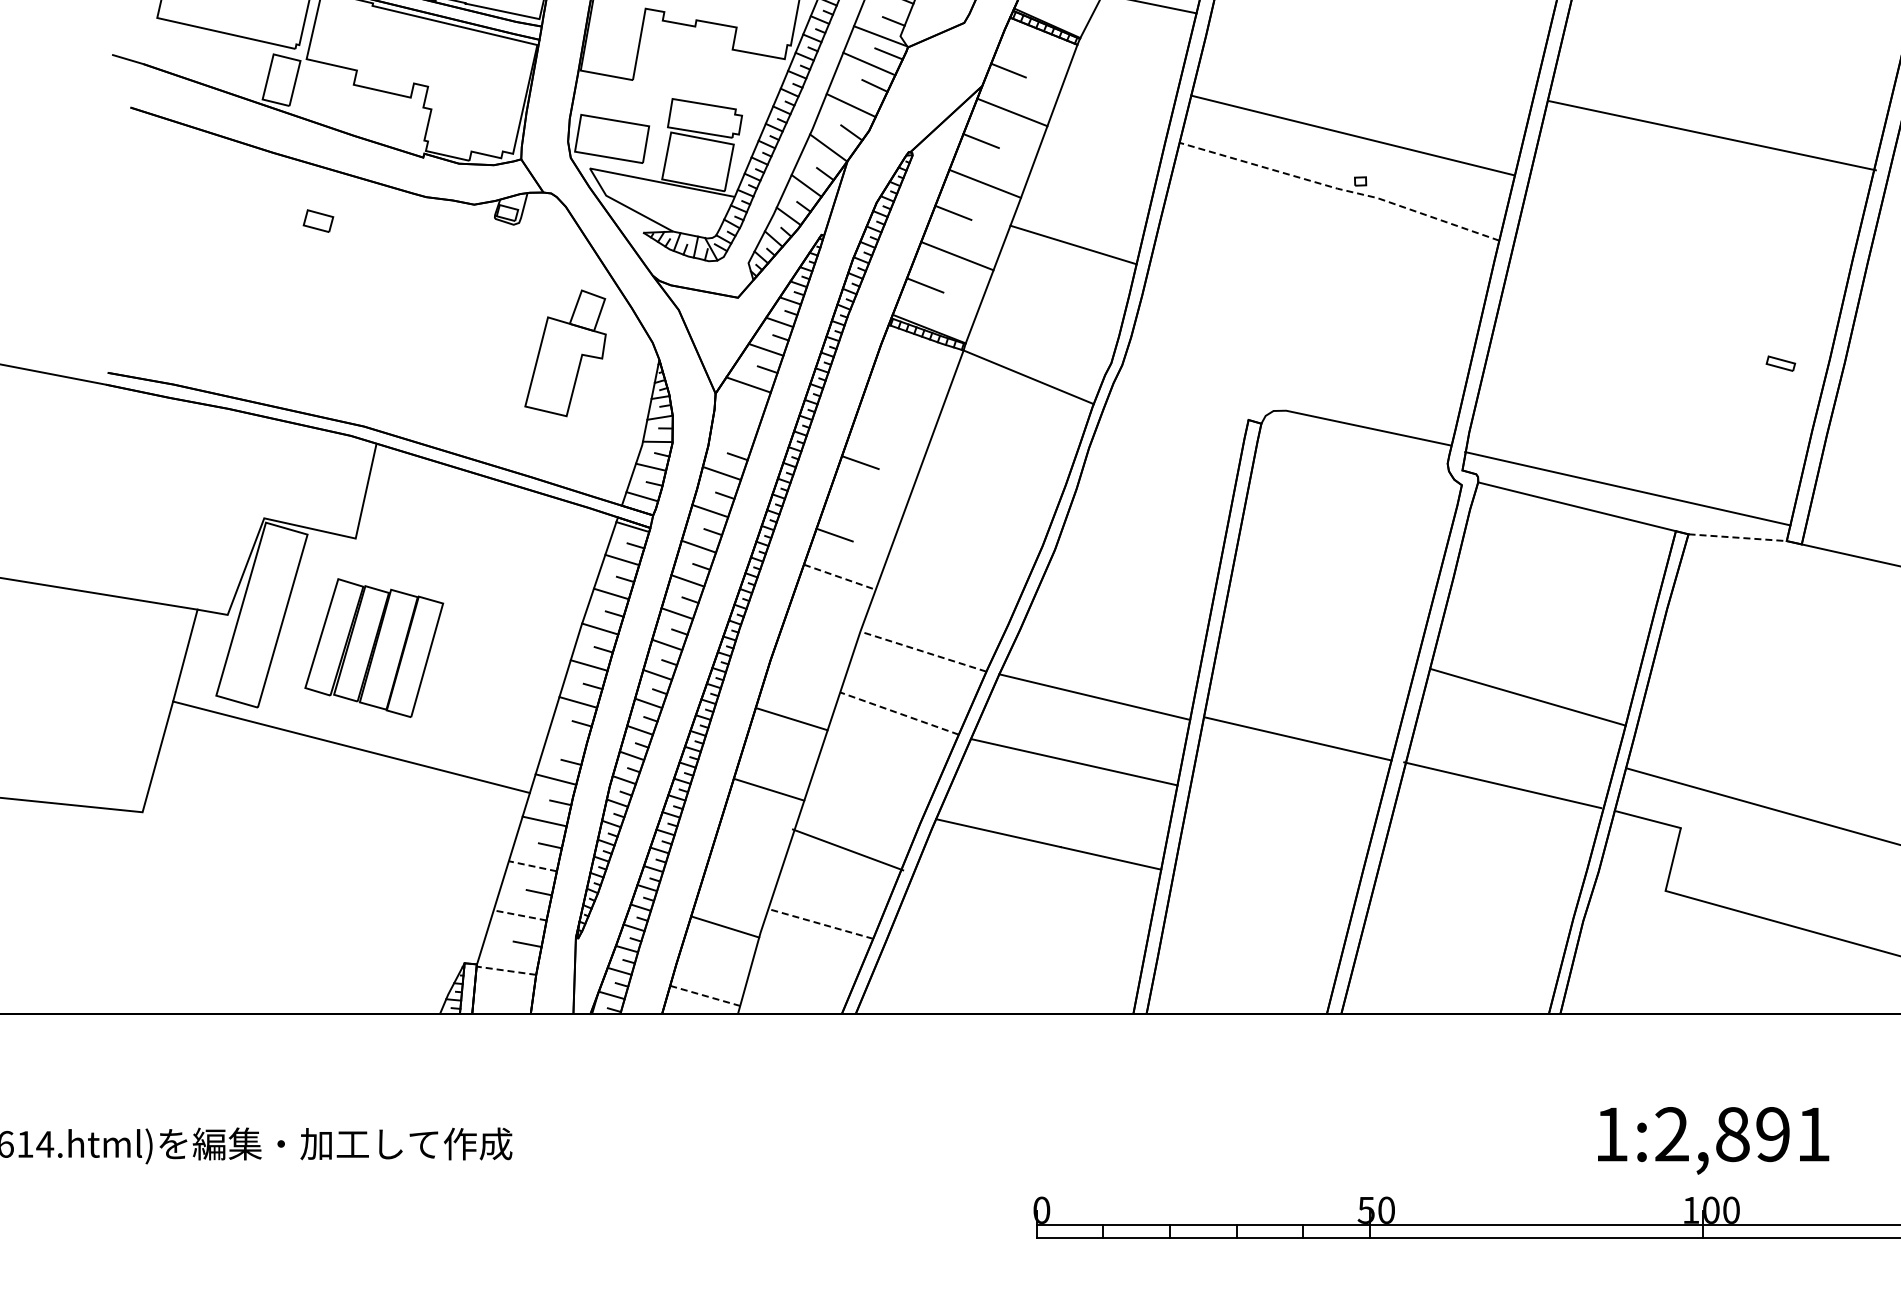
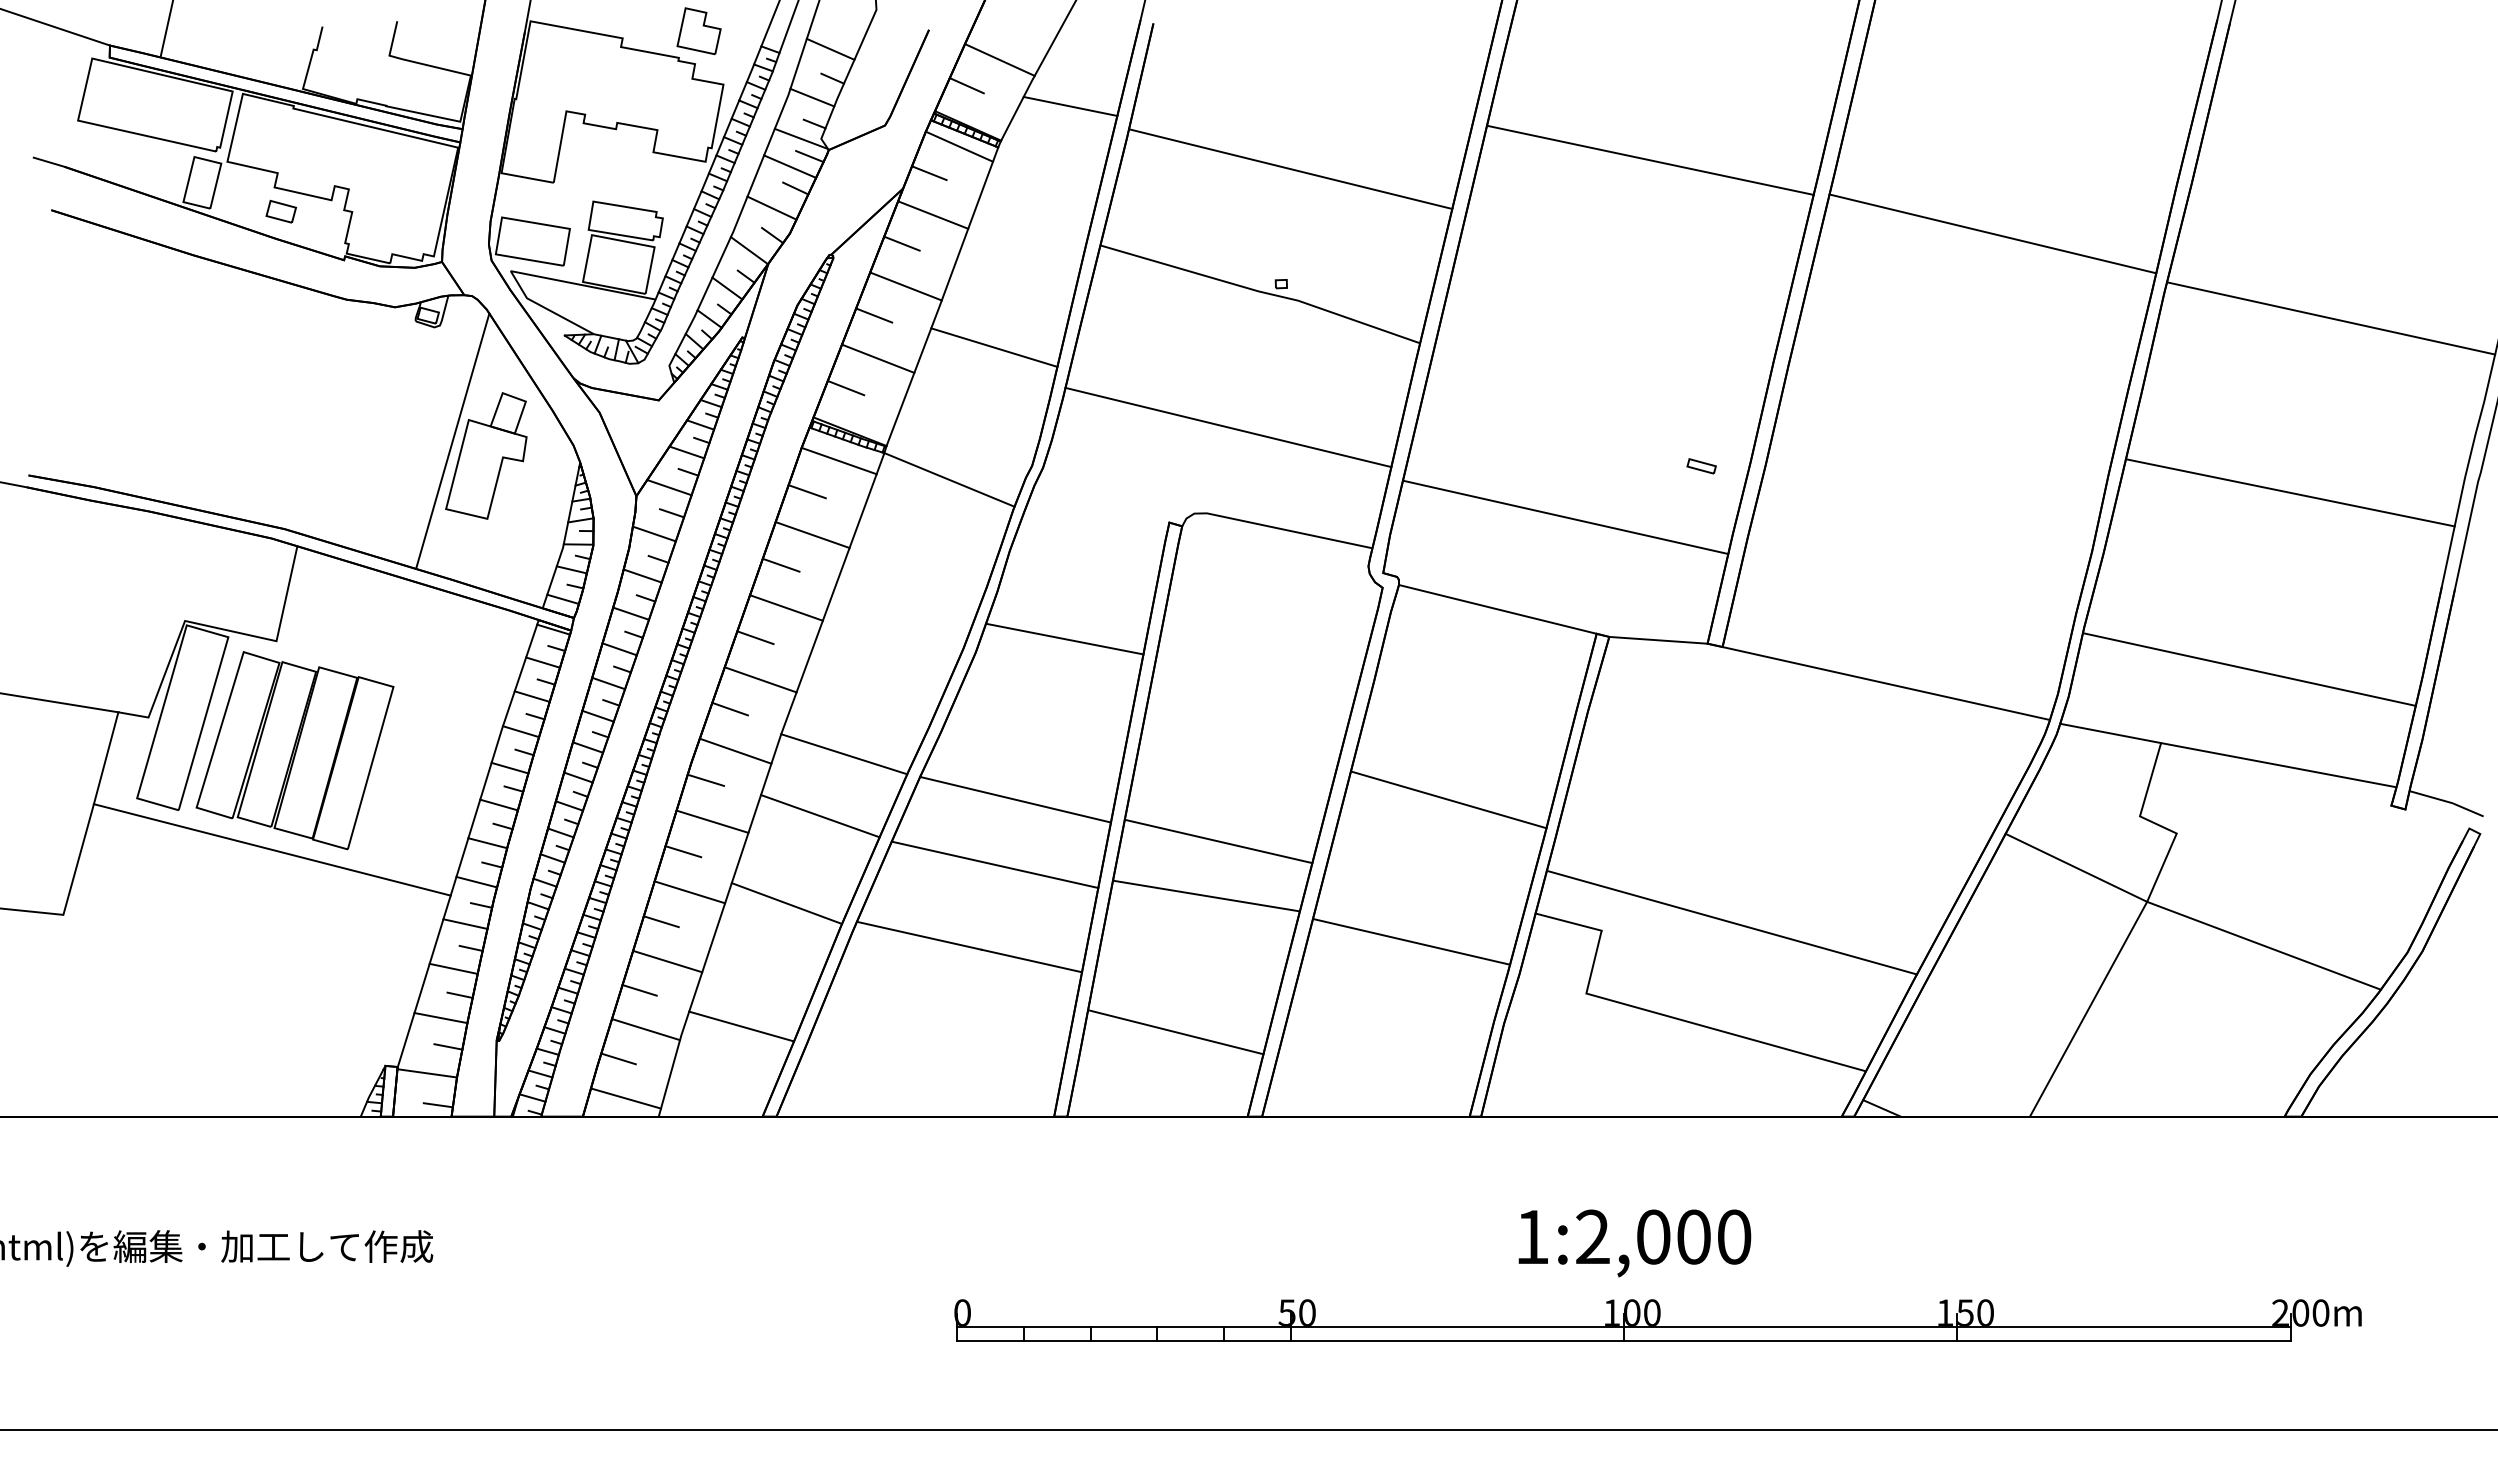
line: (1038, 43) -> (959, 146), added
line: (1352, 134) -> (1290, 168), moved
line: (1711, 134) -> (1649, 159), moved
line: (1340, 189) -> (1261, 292), dashed -> solid
part: (317, 220) -> (280, 211), moved
line: (1307, 324) -> (1228, 427), added
line: (531, 337) -> (452, 440), added
line: (917, 357) -> (838, 460), added
line: (885, 388) -> (806, 491), added
line: (751, 410) -> (672, 513), added
line: (732, 430) -> (653, 533), added
line: (891, 432) -> (812, 535), added
line: (1627, 488) -> (1565, 517), moved
line: (865, 504) -> (786, 607), added
line: (1143, 535) -> (1064, 638), added
line: (1737, 537) -> (1658, 640), dashed -> solid
line: (840, 577) -> (761, 680), dashed -> solid
line: (808, 605) -> (729, 708), added
part: (373, 647) -> (294, 750), size x1.43
line: (814, 647) -> (735, 750), added
line: (922, 651) -> (843, 754), dashed -> solid
line: (784, 676) -> (705, 779), added
line: (899, 713) -> (820, 816), dashed -> solid
line: (566, 740) -> (487, 843), added
line: (762, 748) -> (683, 851), added
line: (1502, 784) -> (1411, 941), moved
line: (1284, 792) -> (1205, 895), added
line: (739, 818) -> (660, 921), added
line: (847, 849) -> (786, 903), moved
line: (746, 858) -> (667, 961), added
line: (532, 865) -> (453, 968), dashed -> solid
line: (718, 887) -> (639, 990), added
line: (519, 915) -> (440, 1018), dashed -> solid
line: (820, 923) -> (741, 1026), dashed -> solid
line: (1254, 929) -> (1175, 1032), added
line: (697, 955) -> (618, 1058), added
line: (505, 970) -> (426, 1073), dashed -> solid
line: (705, 995) -> (626, 1098), dashed -> solid
line: (516, 1002) -> (437, 1105), added
text: (1773, 1133) -> (1694, 1236), 1:2,891 -> 1:2,000

